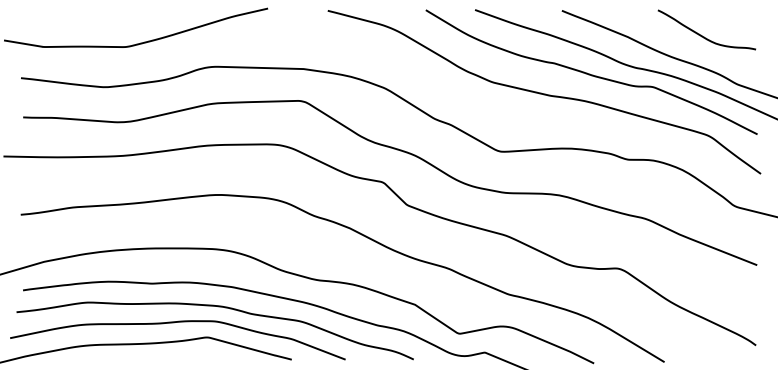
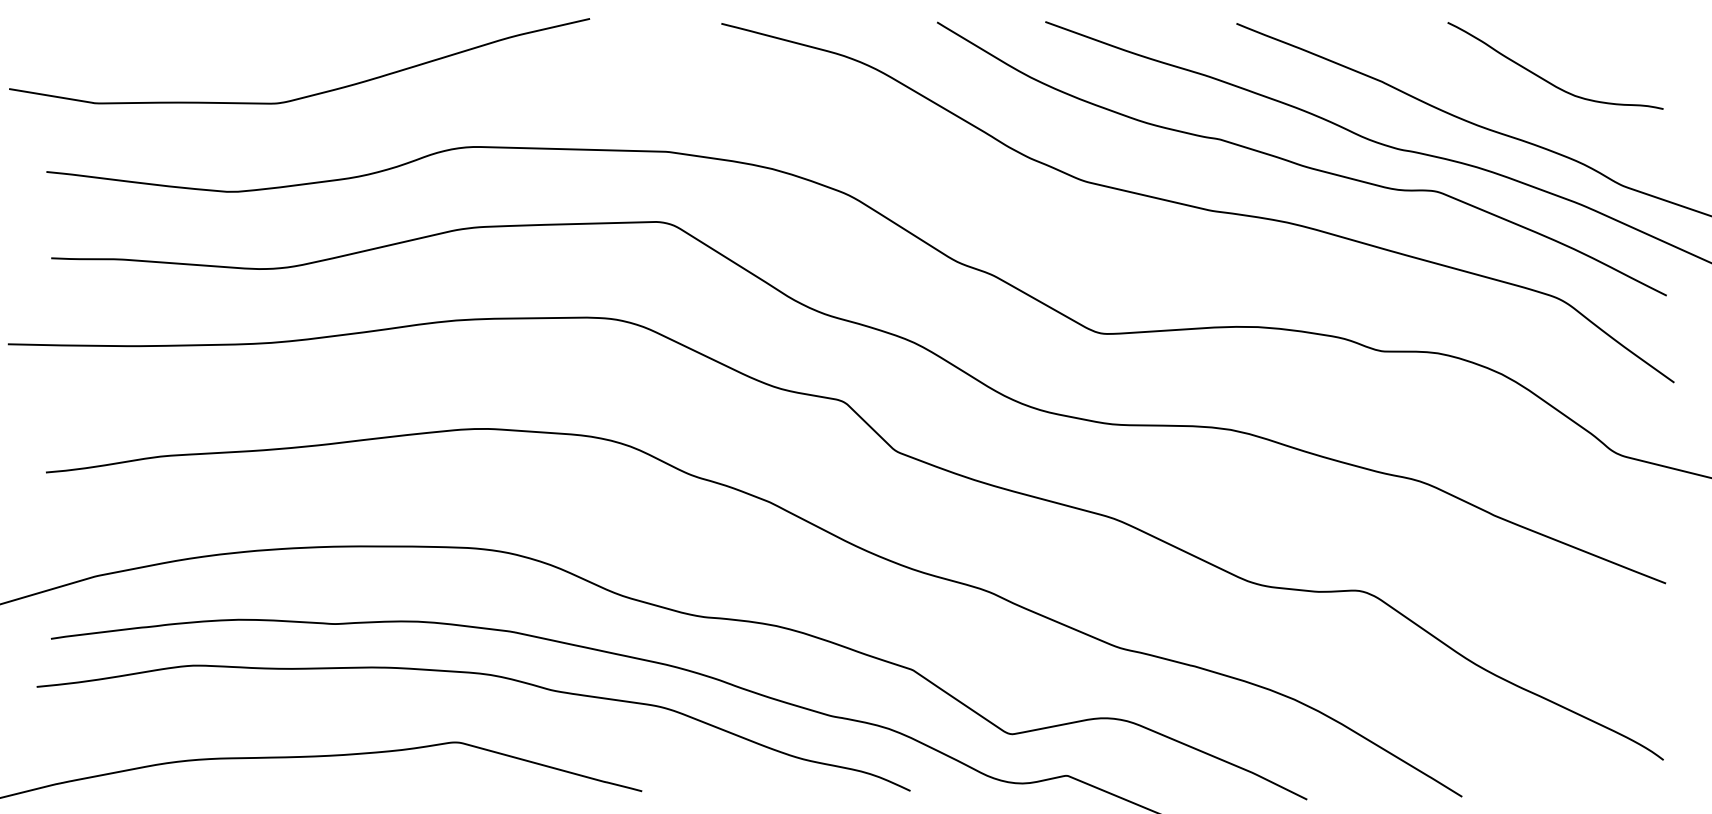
curve: (174, 323) -> (384, 711), removed

